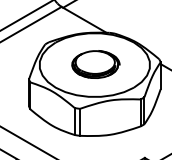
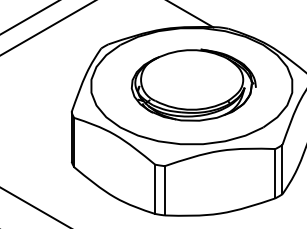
part: (95, 64) -> (193, 85), size x1.43

